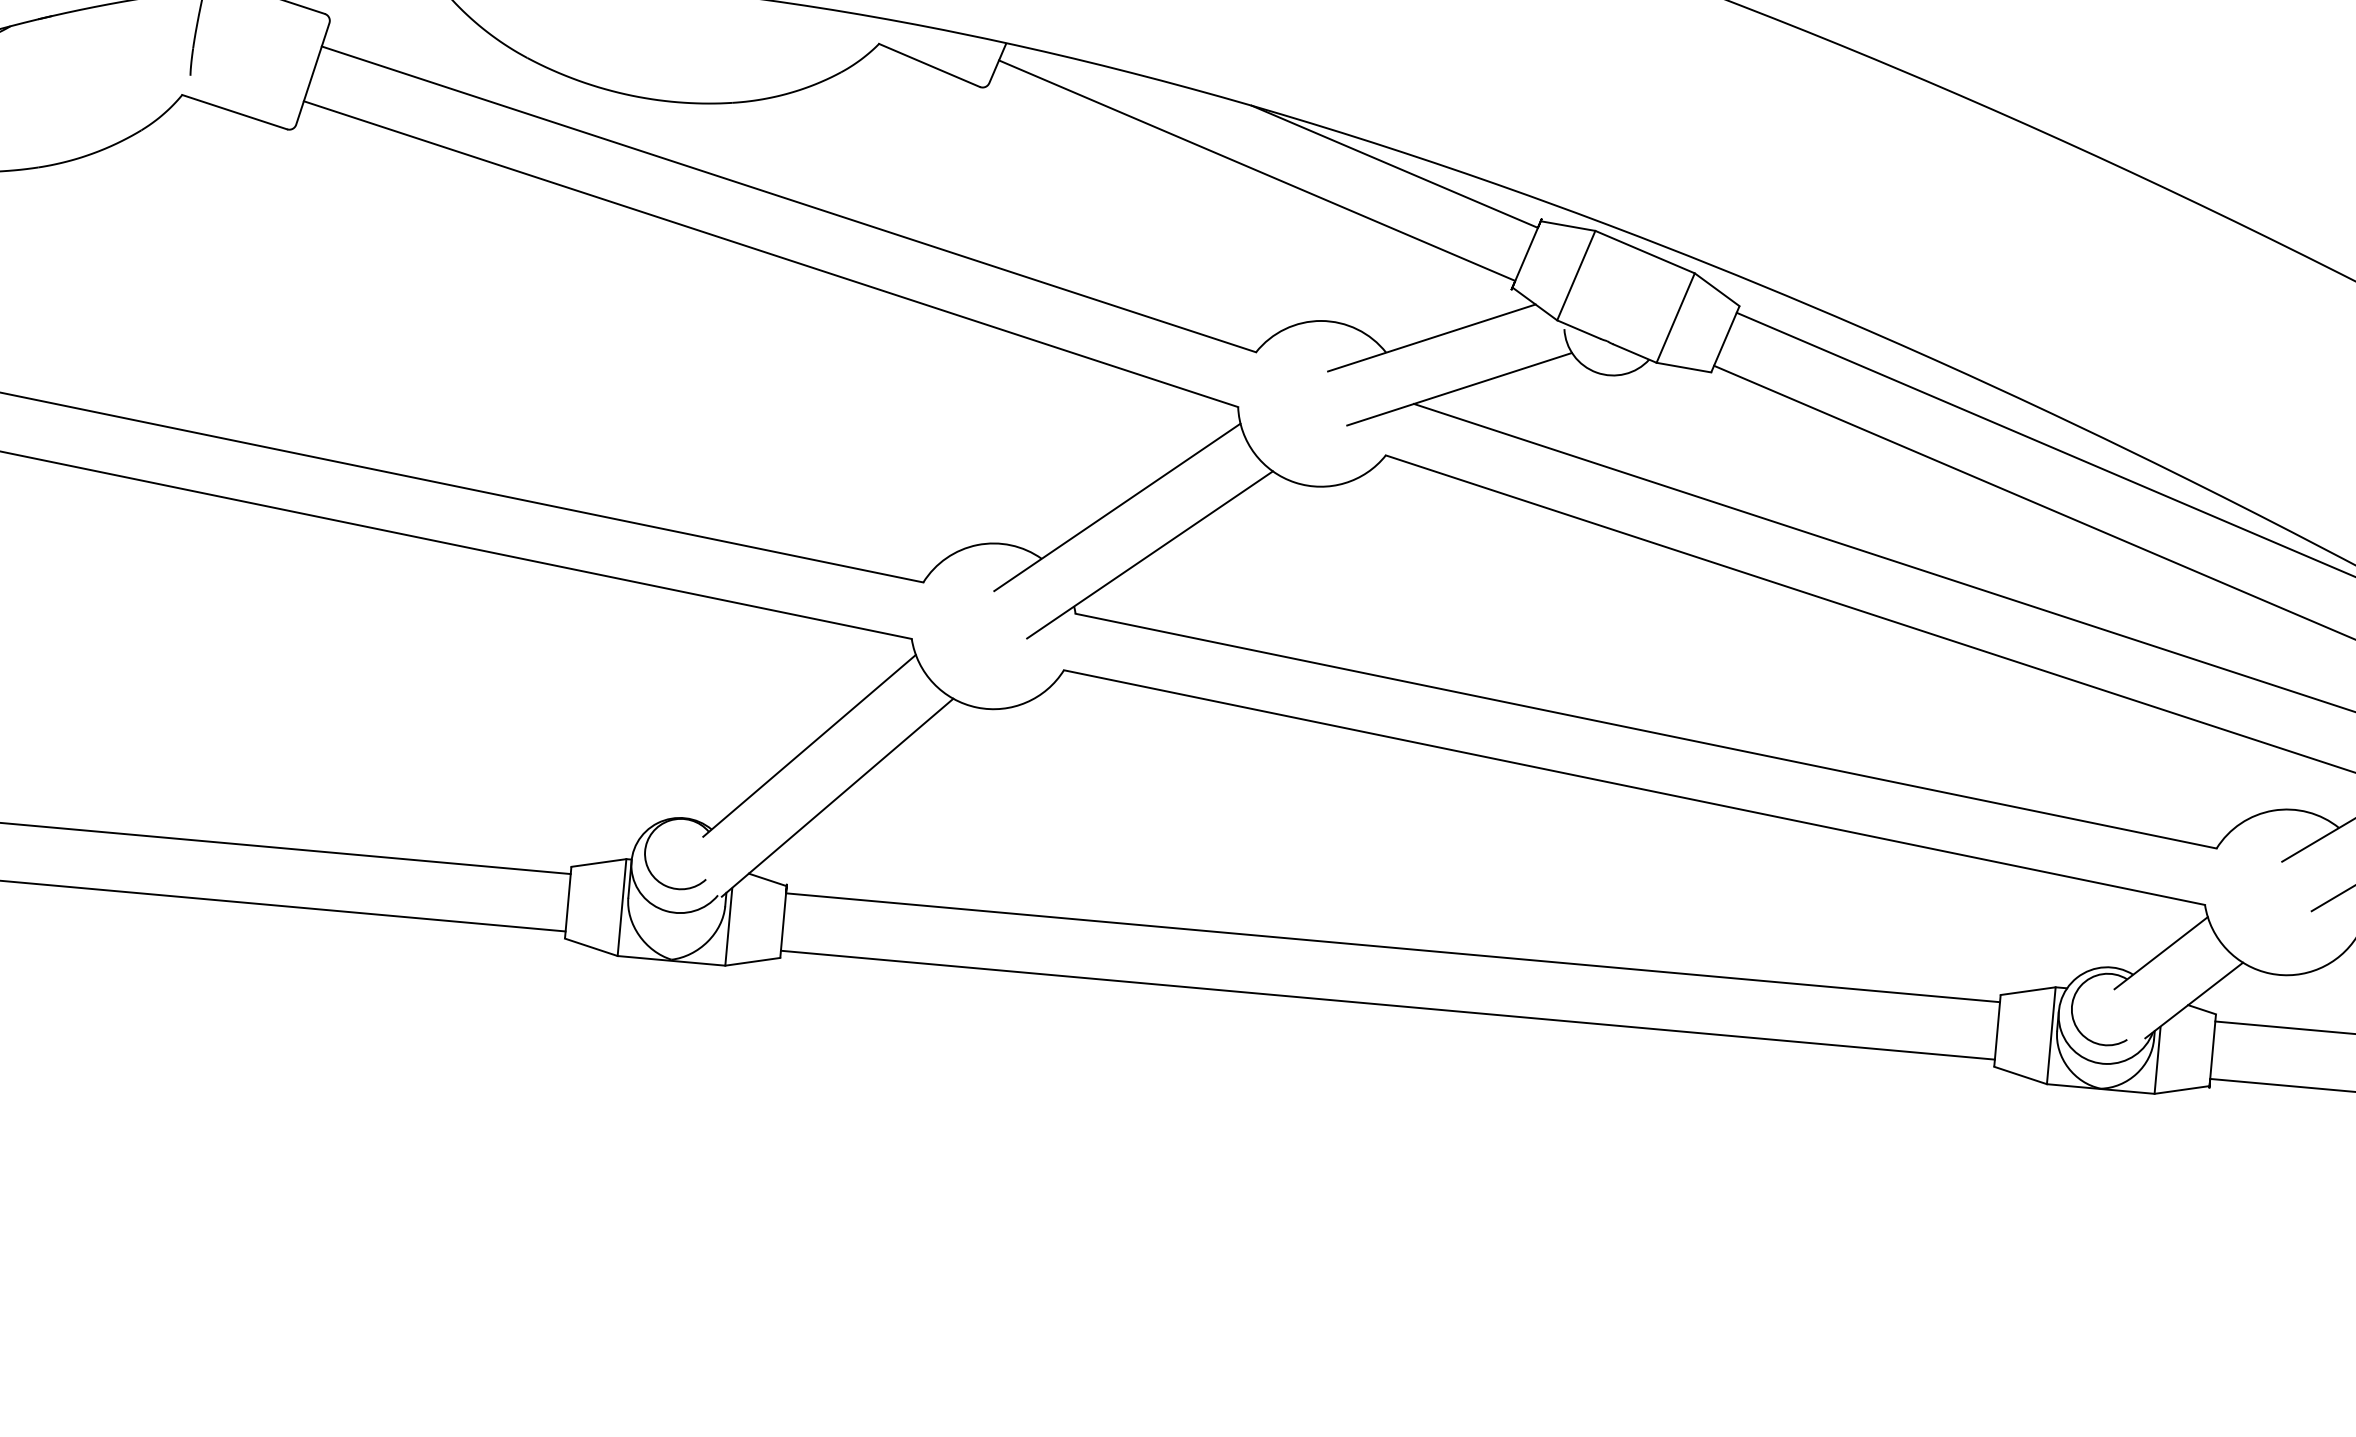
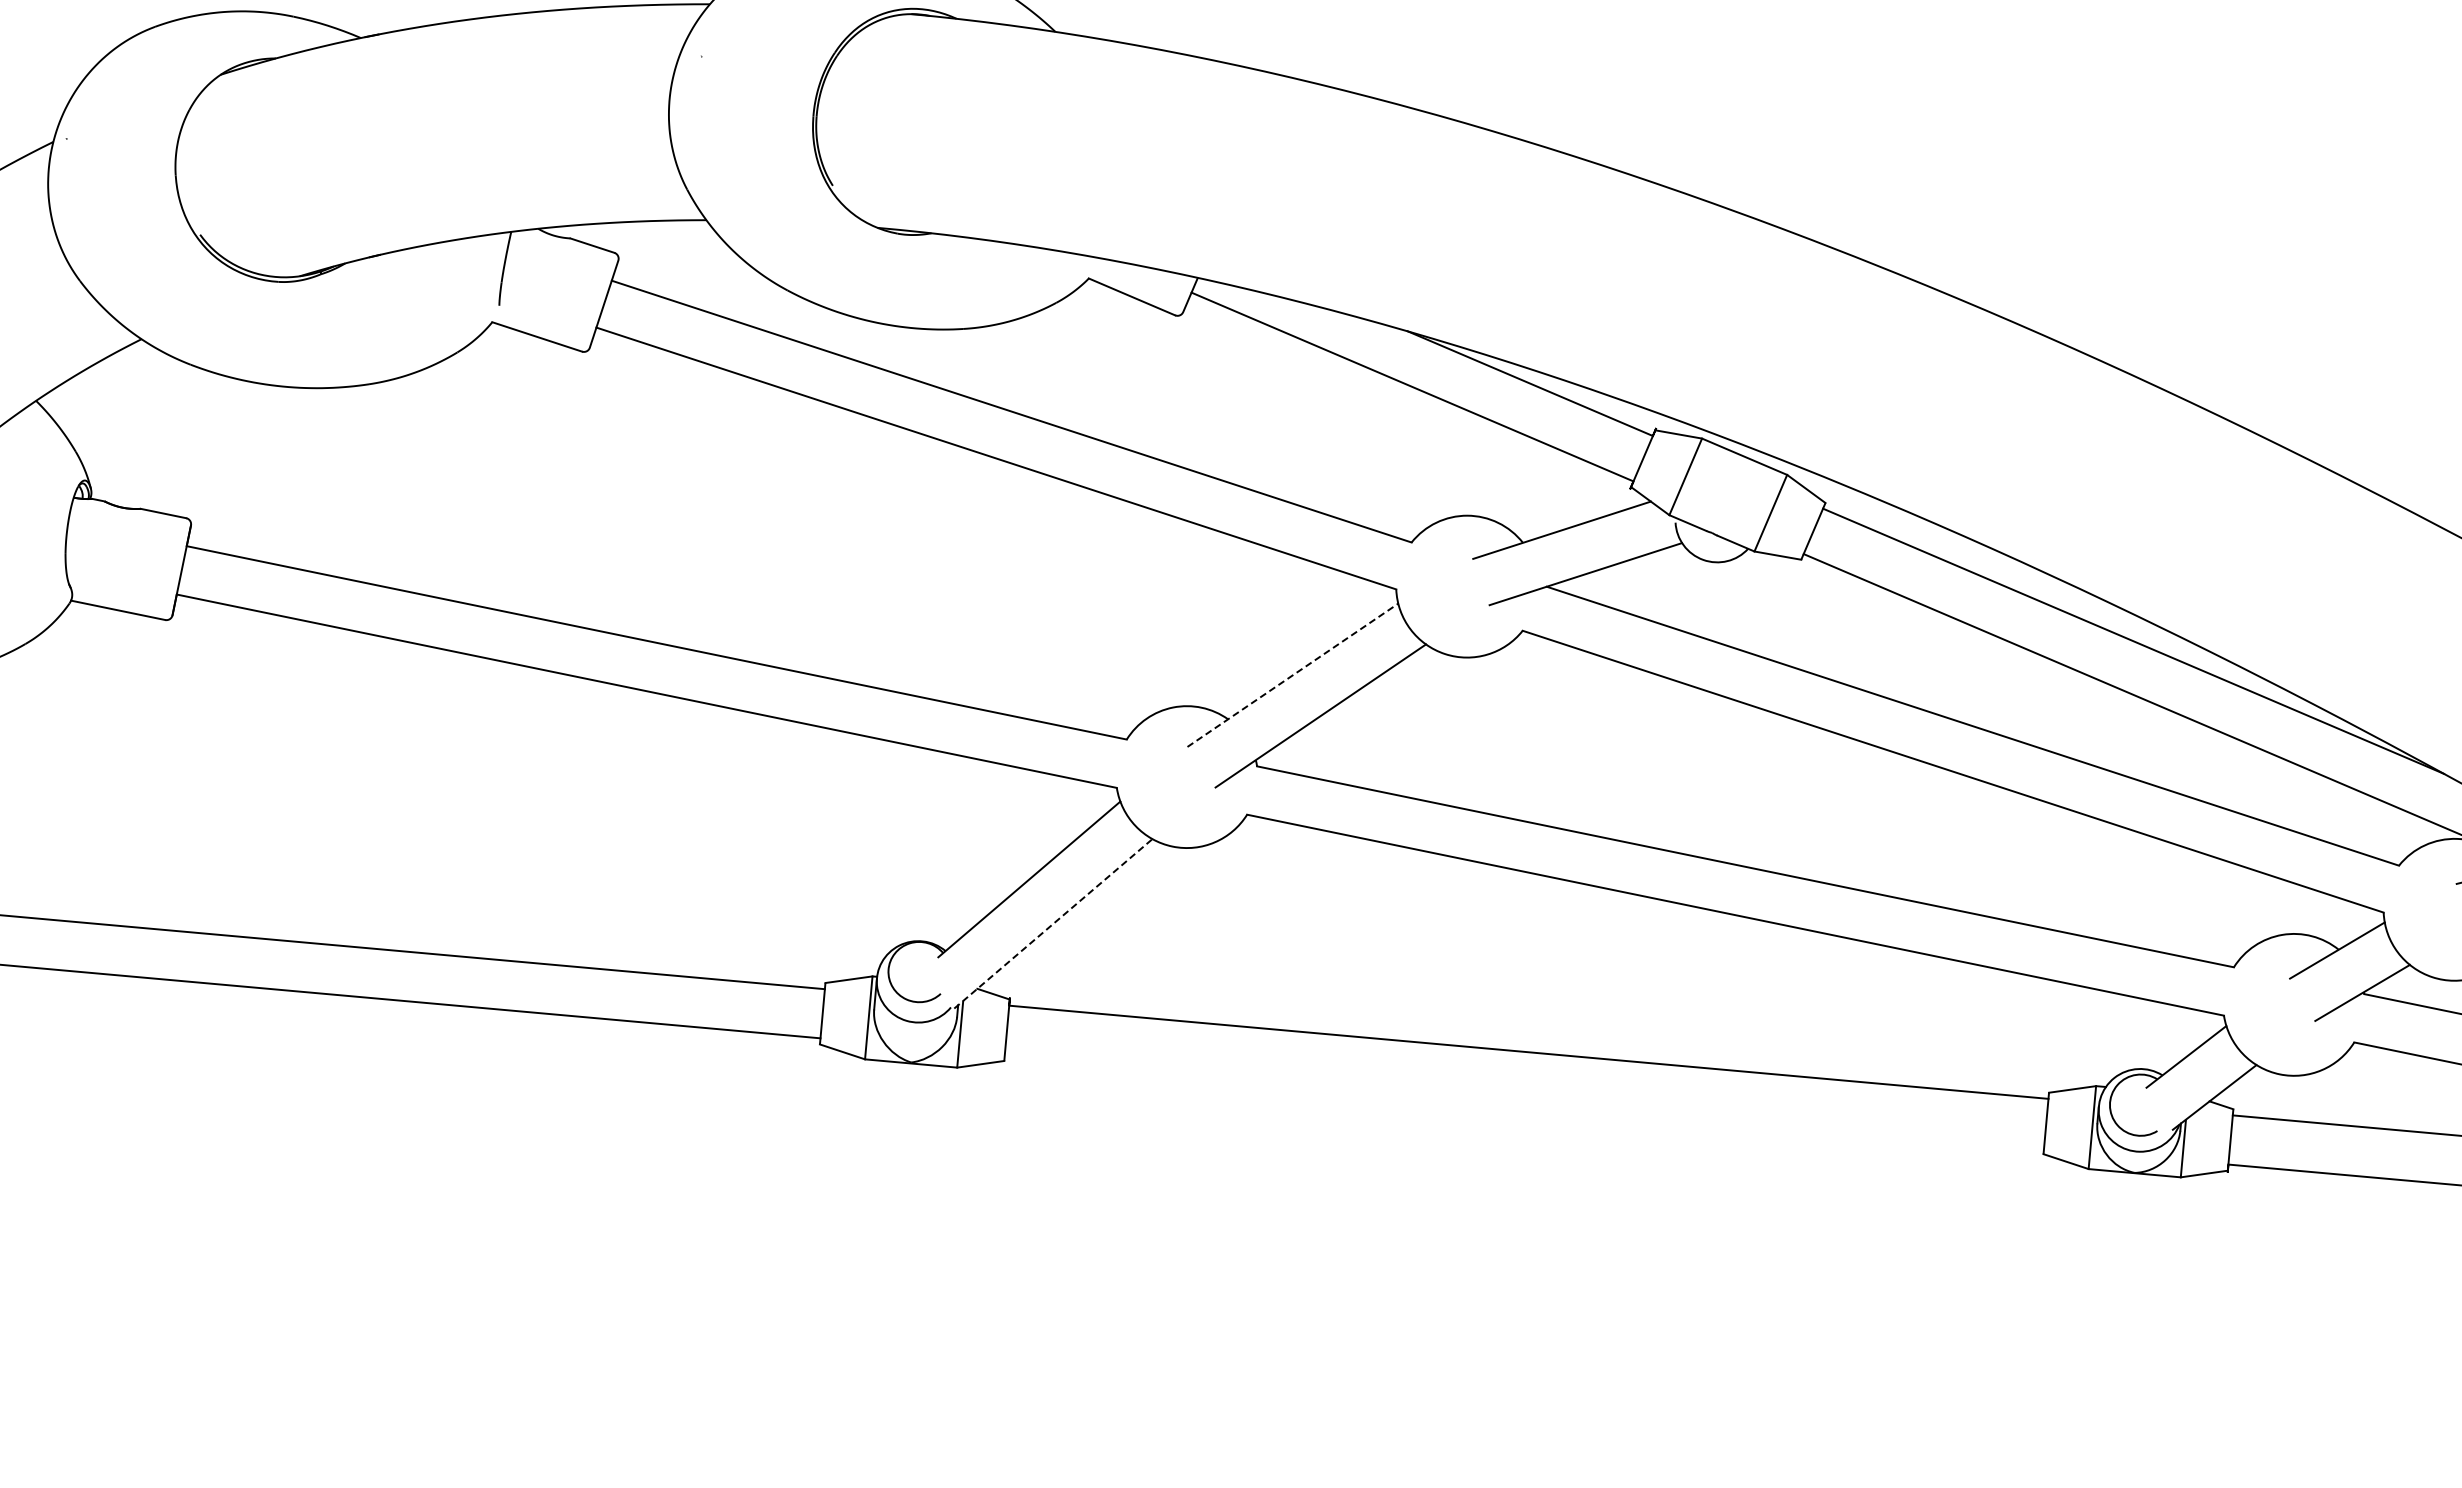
line: (1118, 507) -> (1293, 675), solid -> dashed
line: (837, 797) -> (1053, 923), solid -> dashed
line: (1387, 1005) -> (1524, 1101), removed

